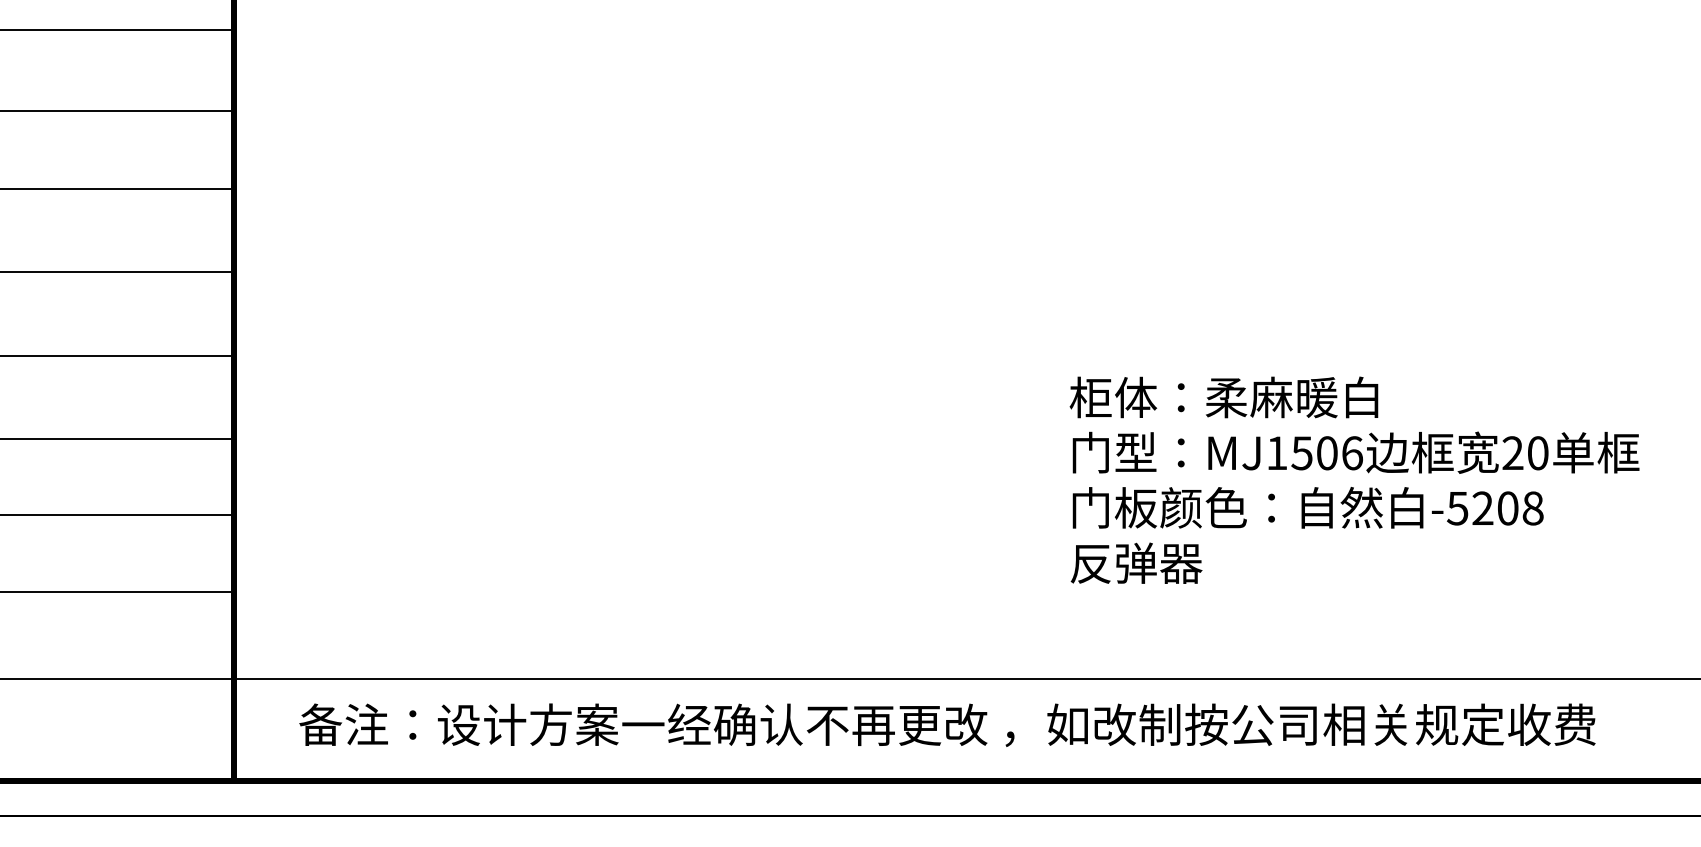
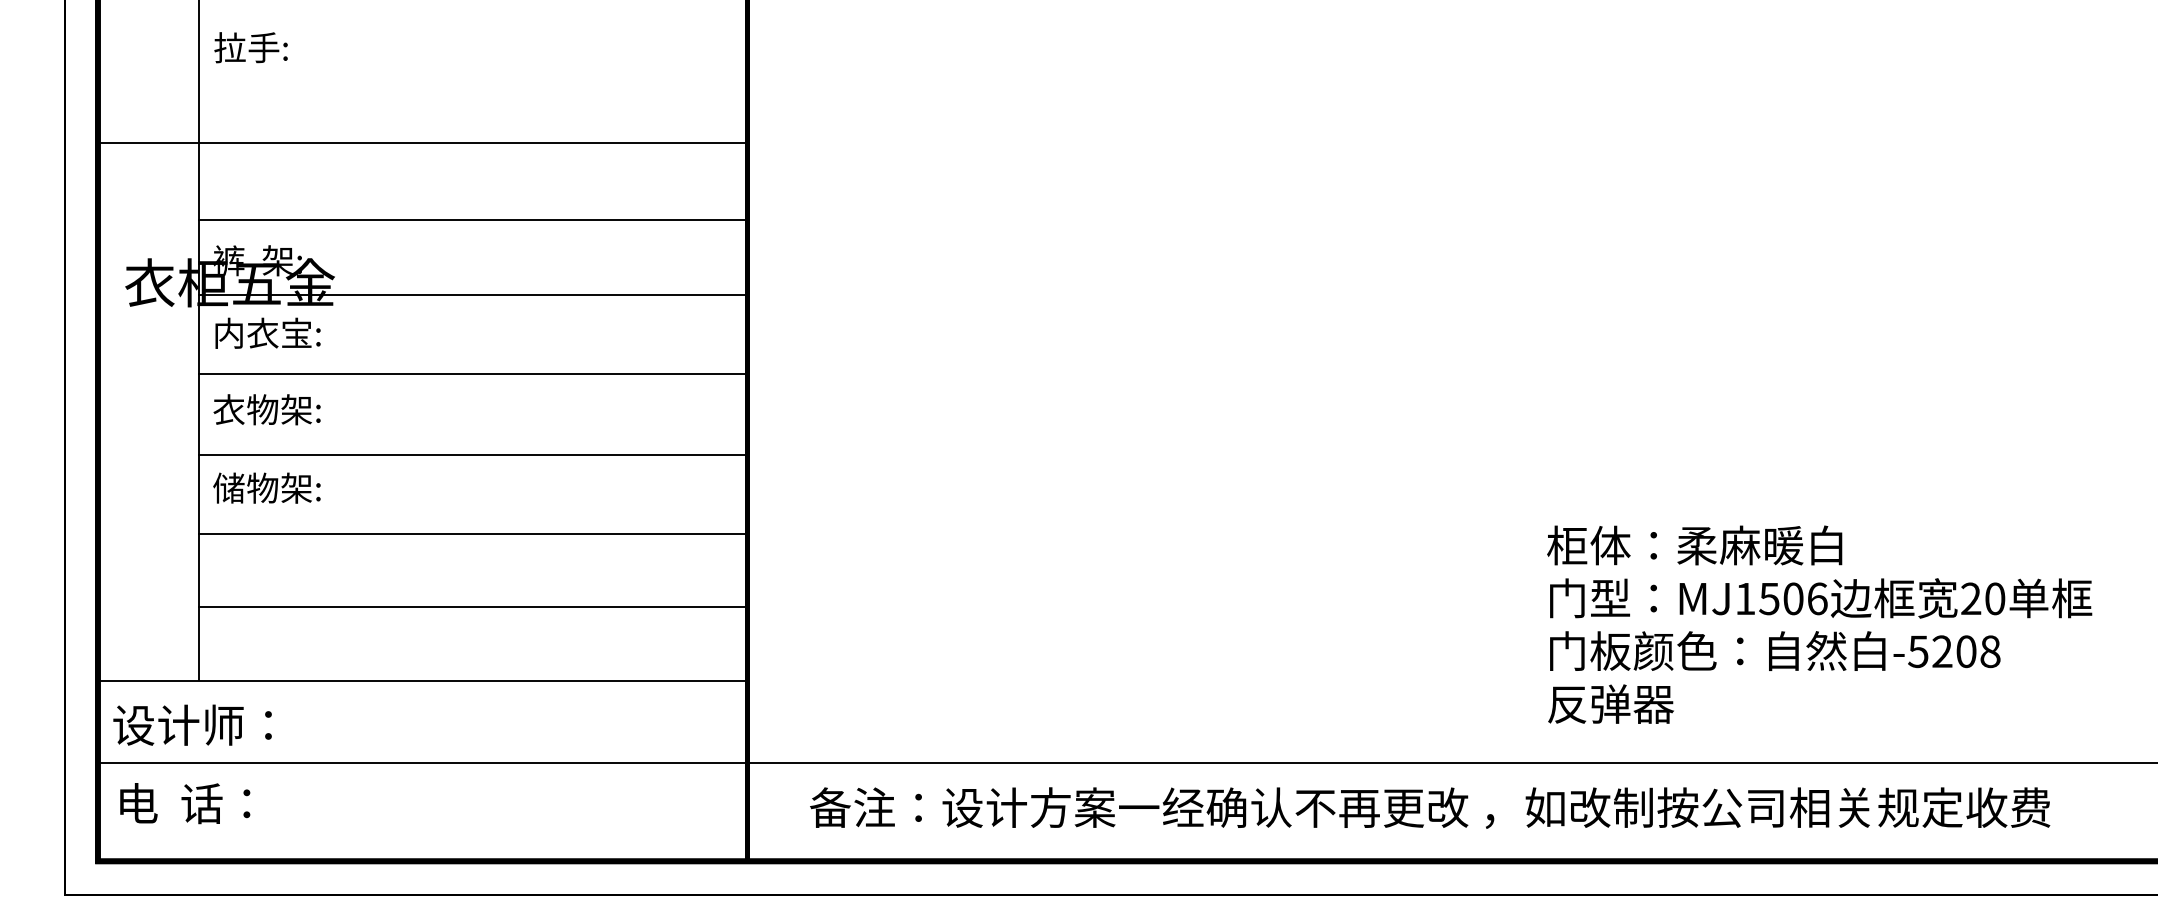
text: (1354, 480) -> (1819, 624), moved

